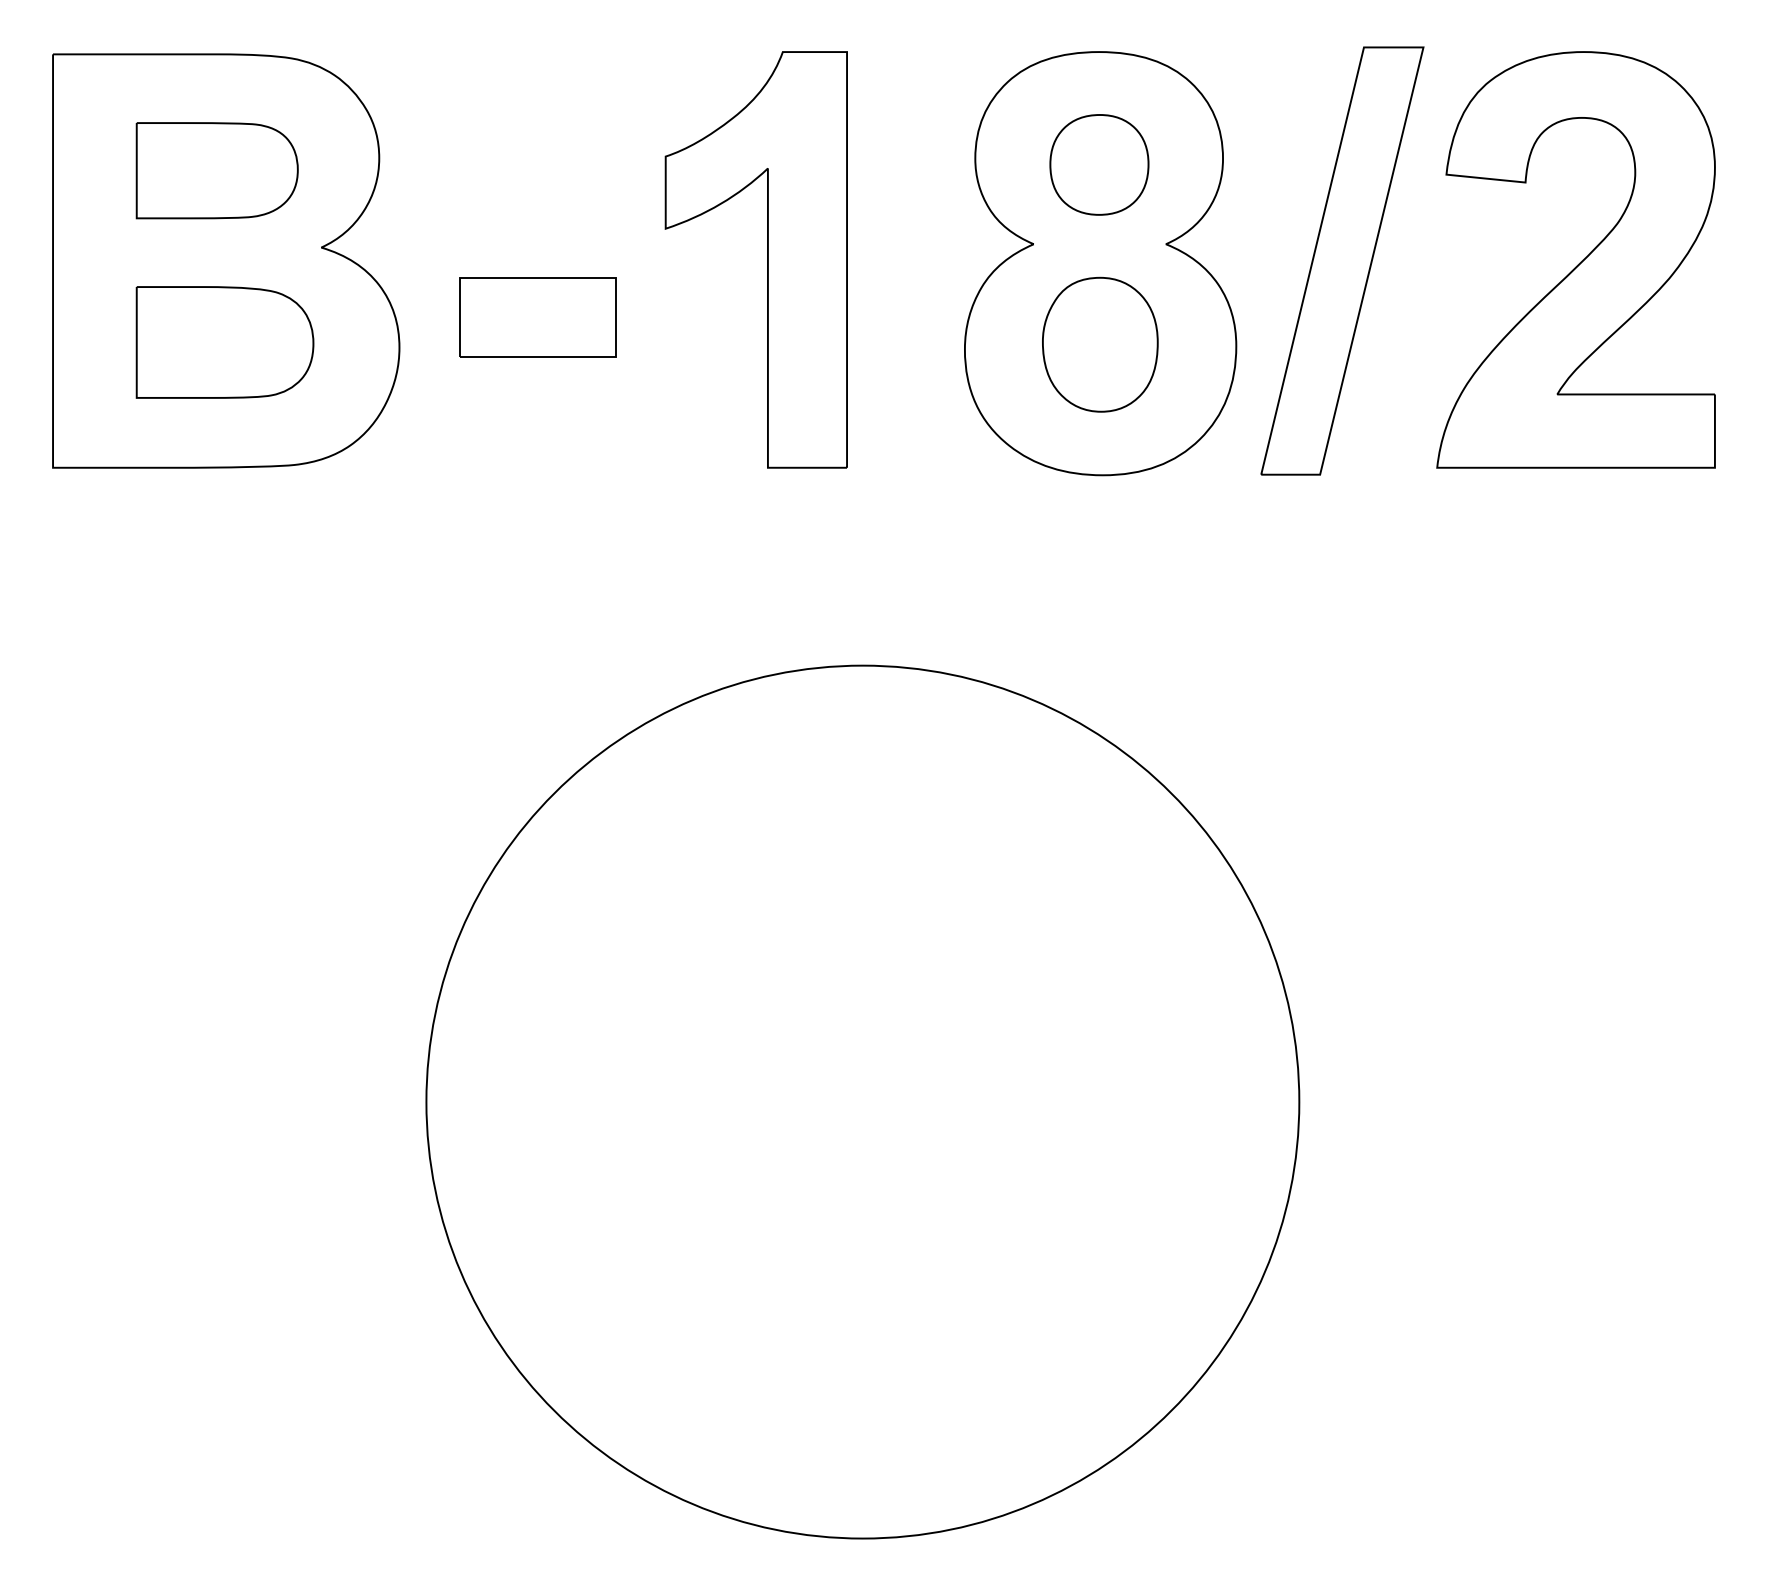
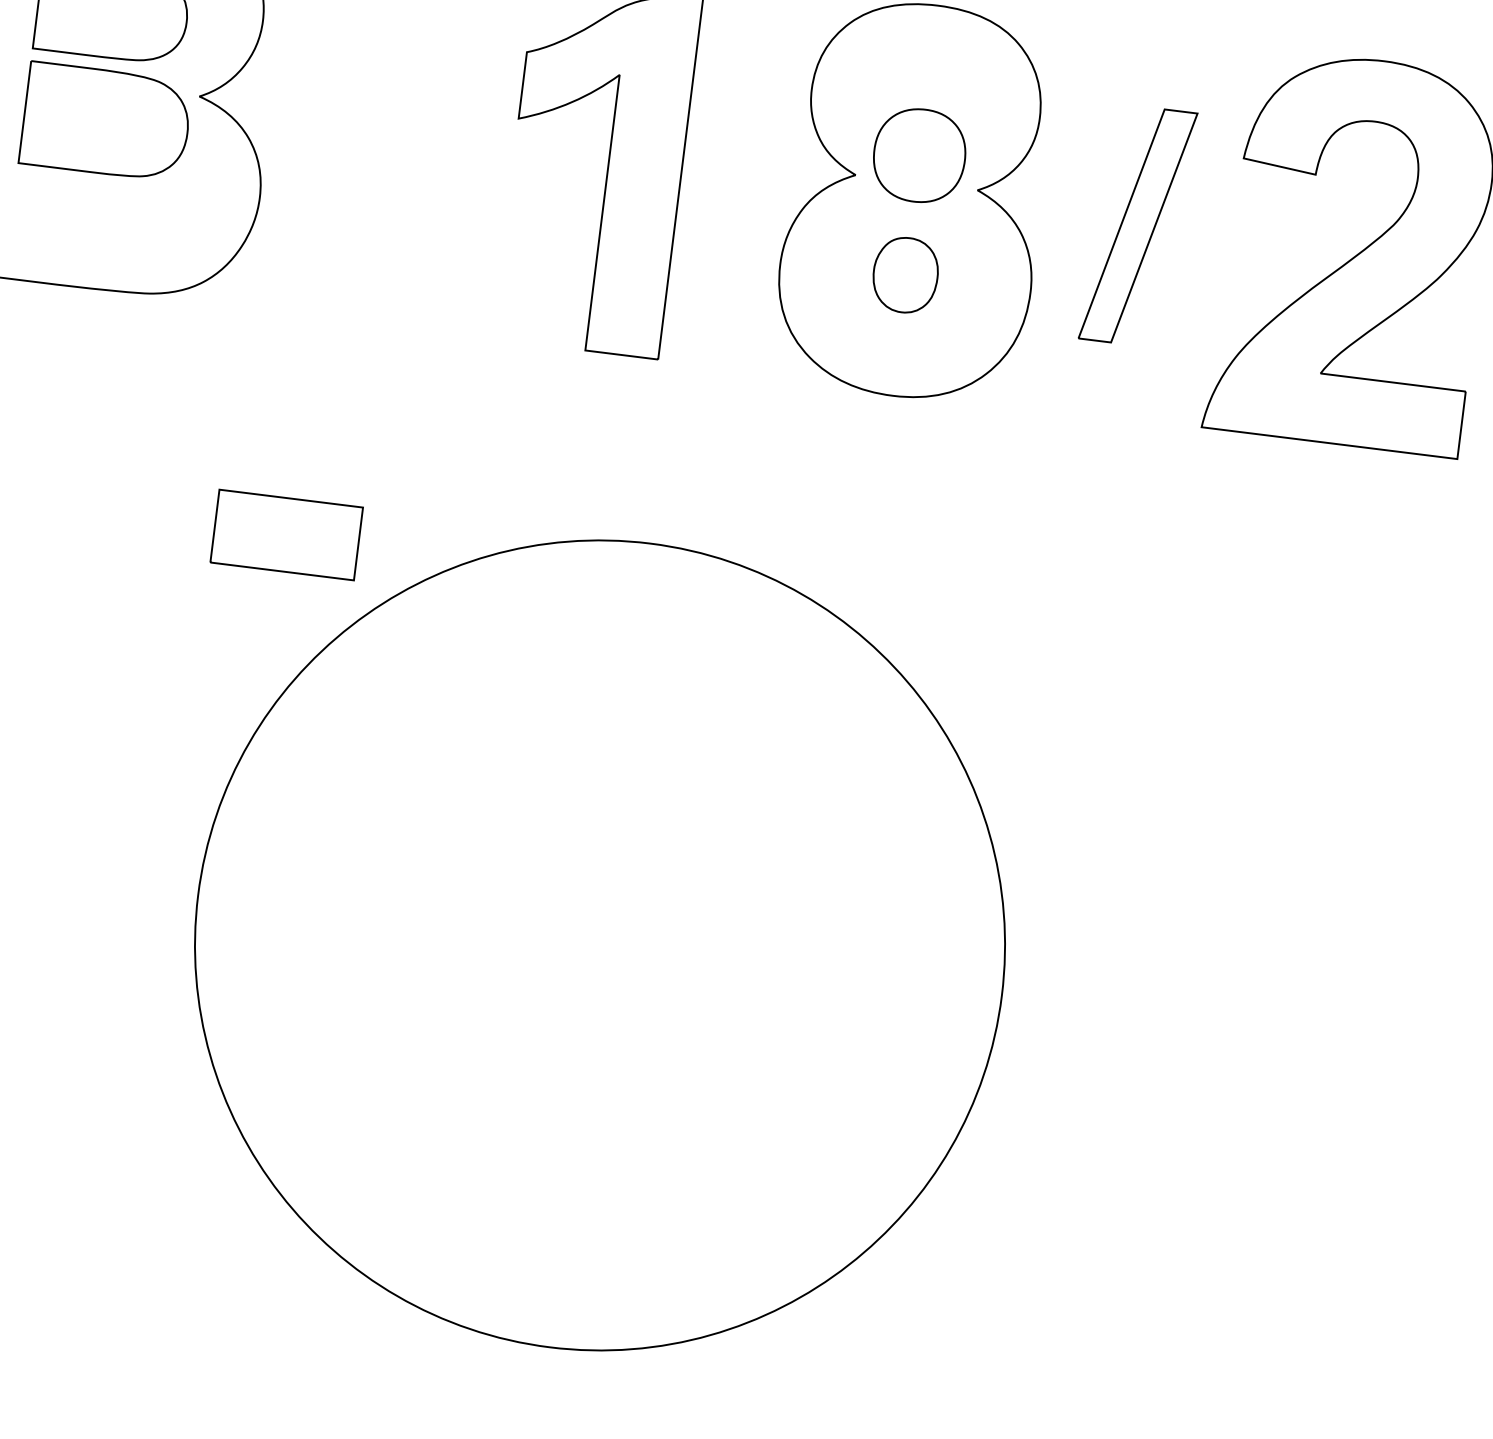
part: (1099, 164) -> (919, 155), moved
part: (1342, 260) -> (1138, 225), size x0.6
part: (537, 317) -> (286, 534), moved
part: (224, 342) -> (105, 122), moved
part: (1100, 344) -> (905, 275), size x0.6

